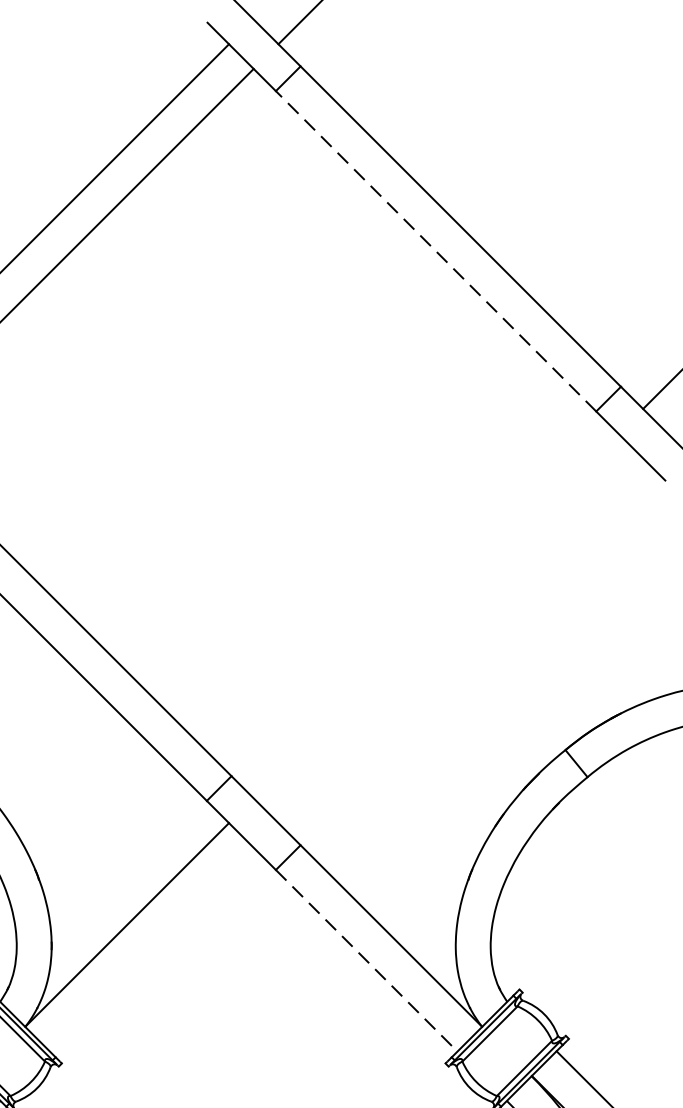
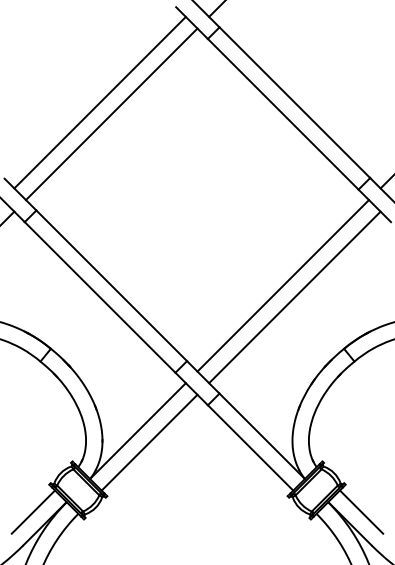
line: (436, 251) -> (283, 114), dashed -> solid
line: (434, 615) -> (282, 285), added
line: (460, 640) -> (294, 297), added
line: (151, 949) -> (149, 442), added
line: (366, 961) -> (250, 448), dashed -> solid

